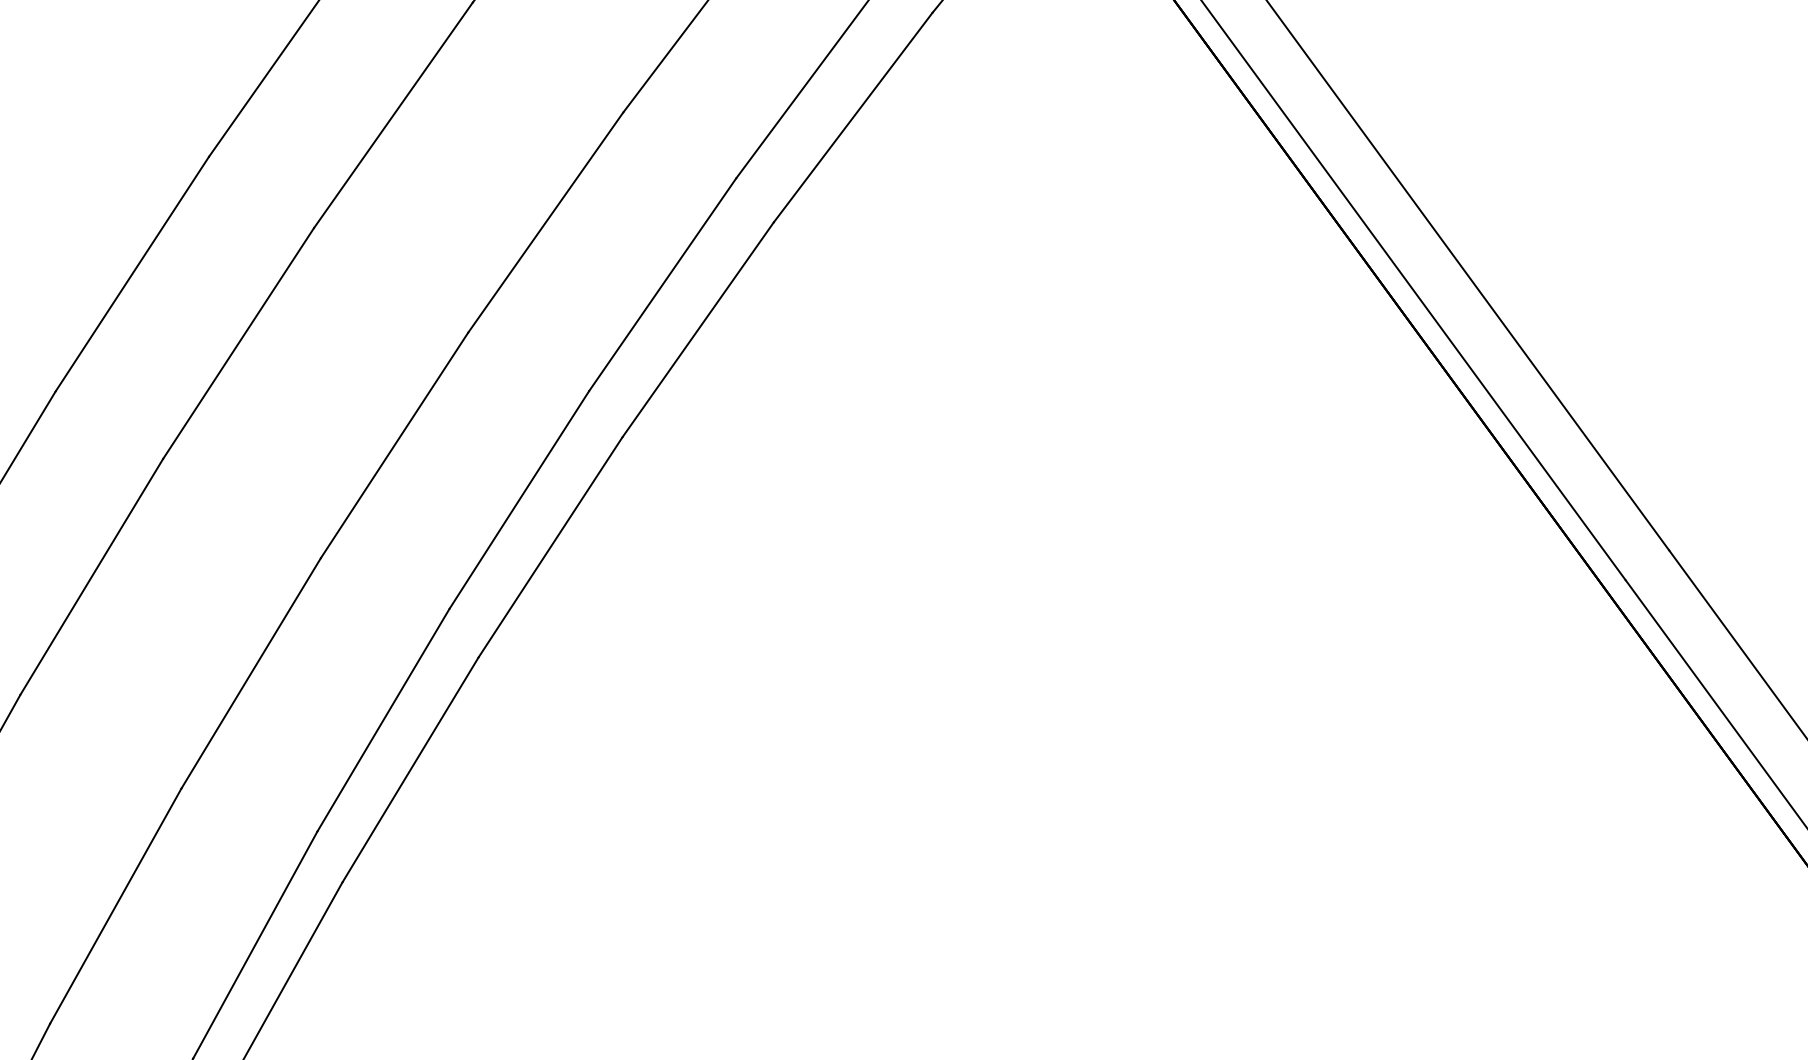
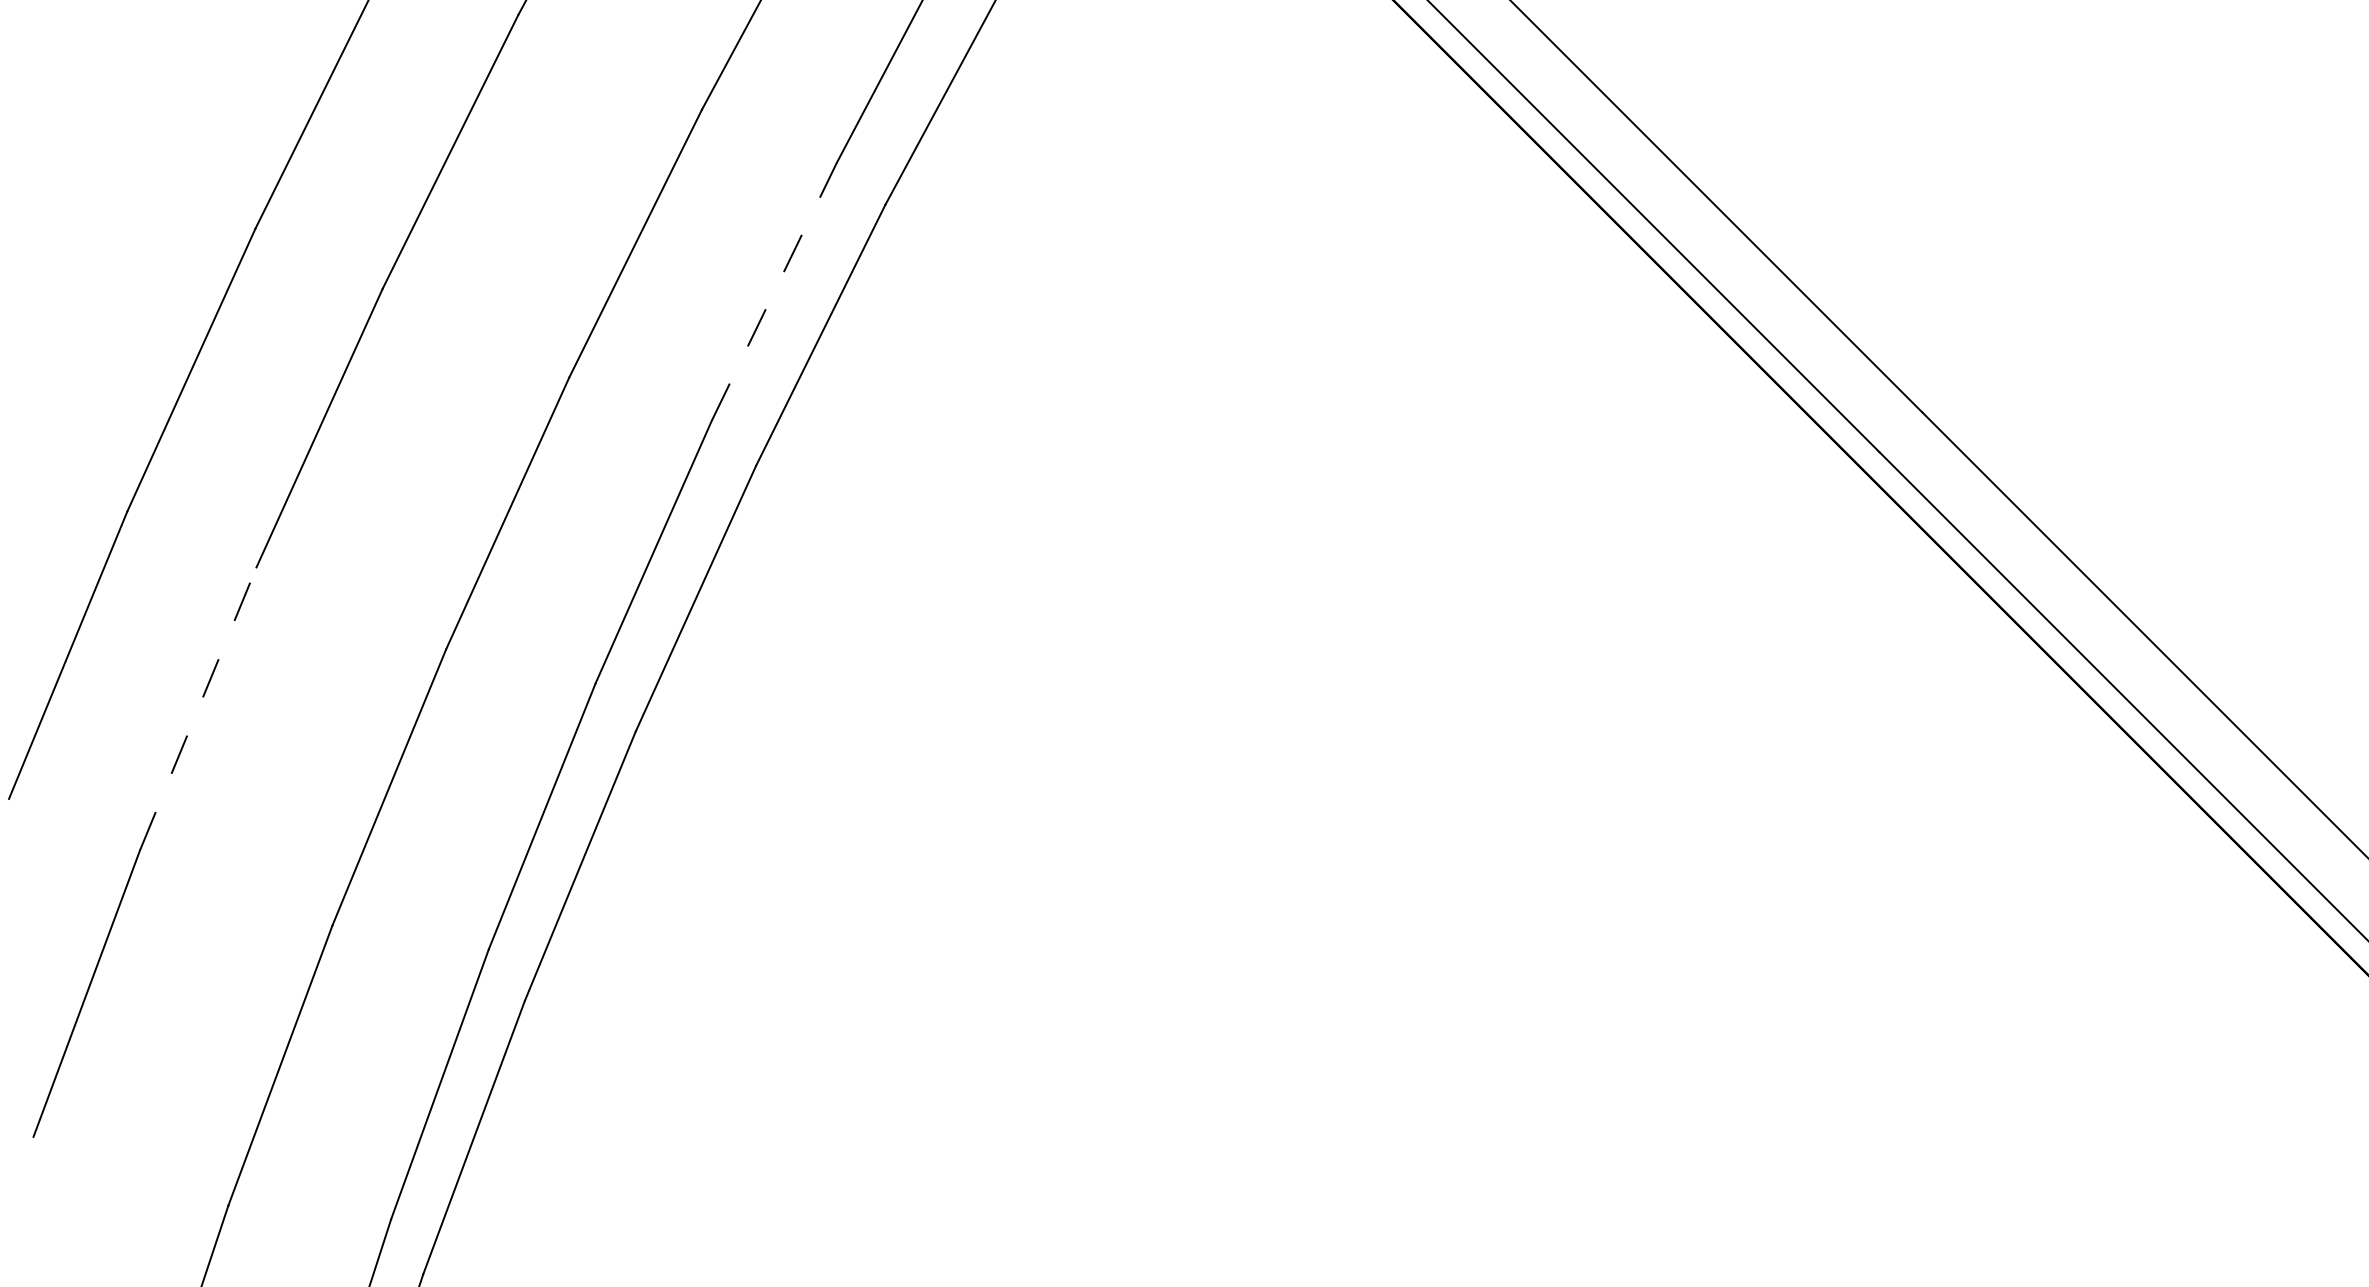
line: (662, 284) -> (774, 291), solid -> dashed
line: (92, 576) -> (198, 708), solid -> dashed

